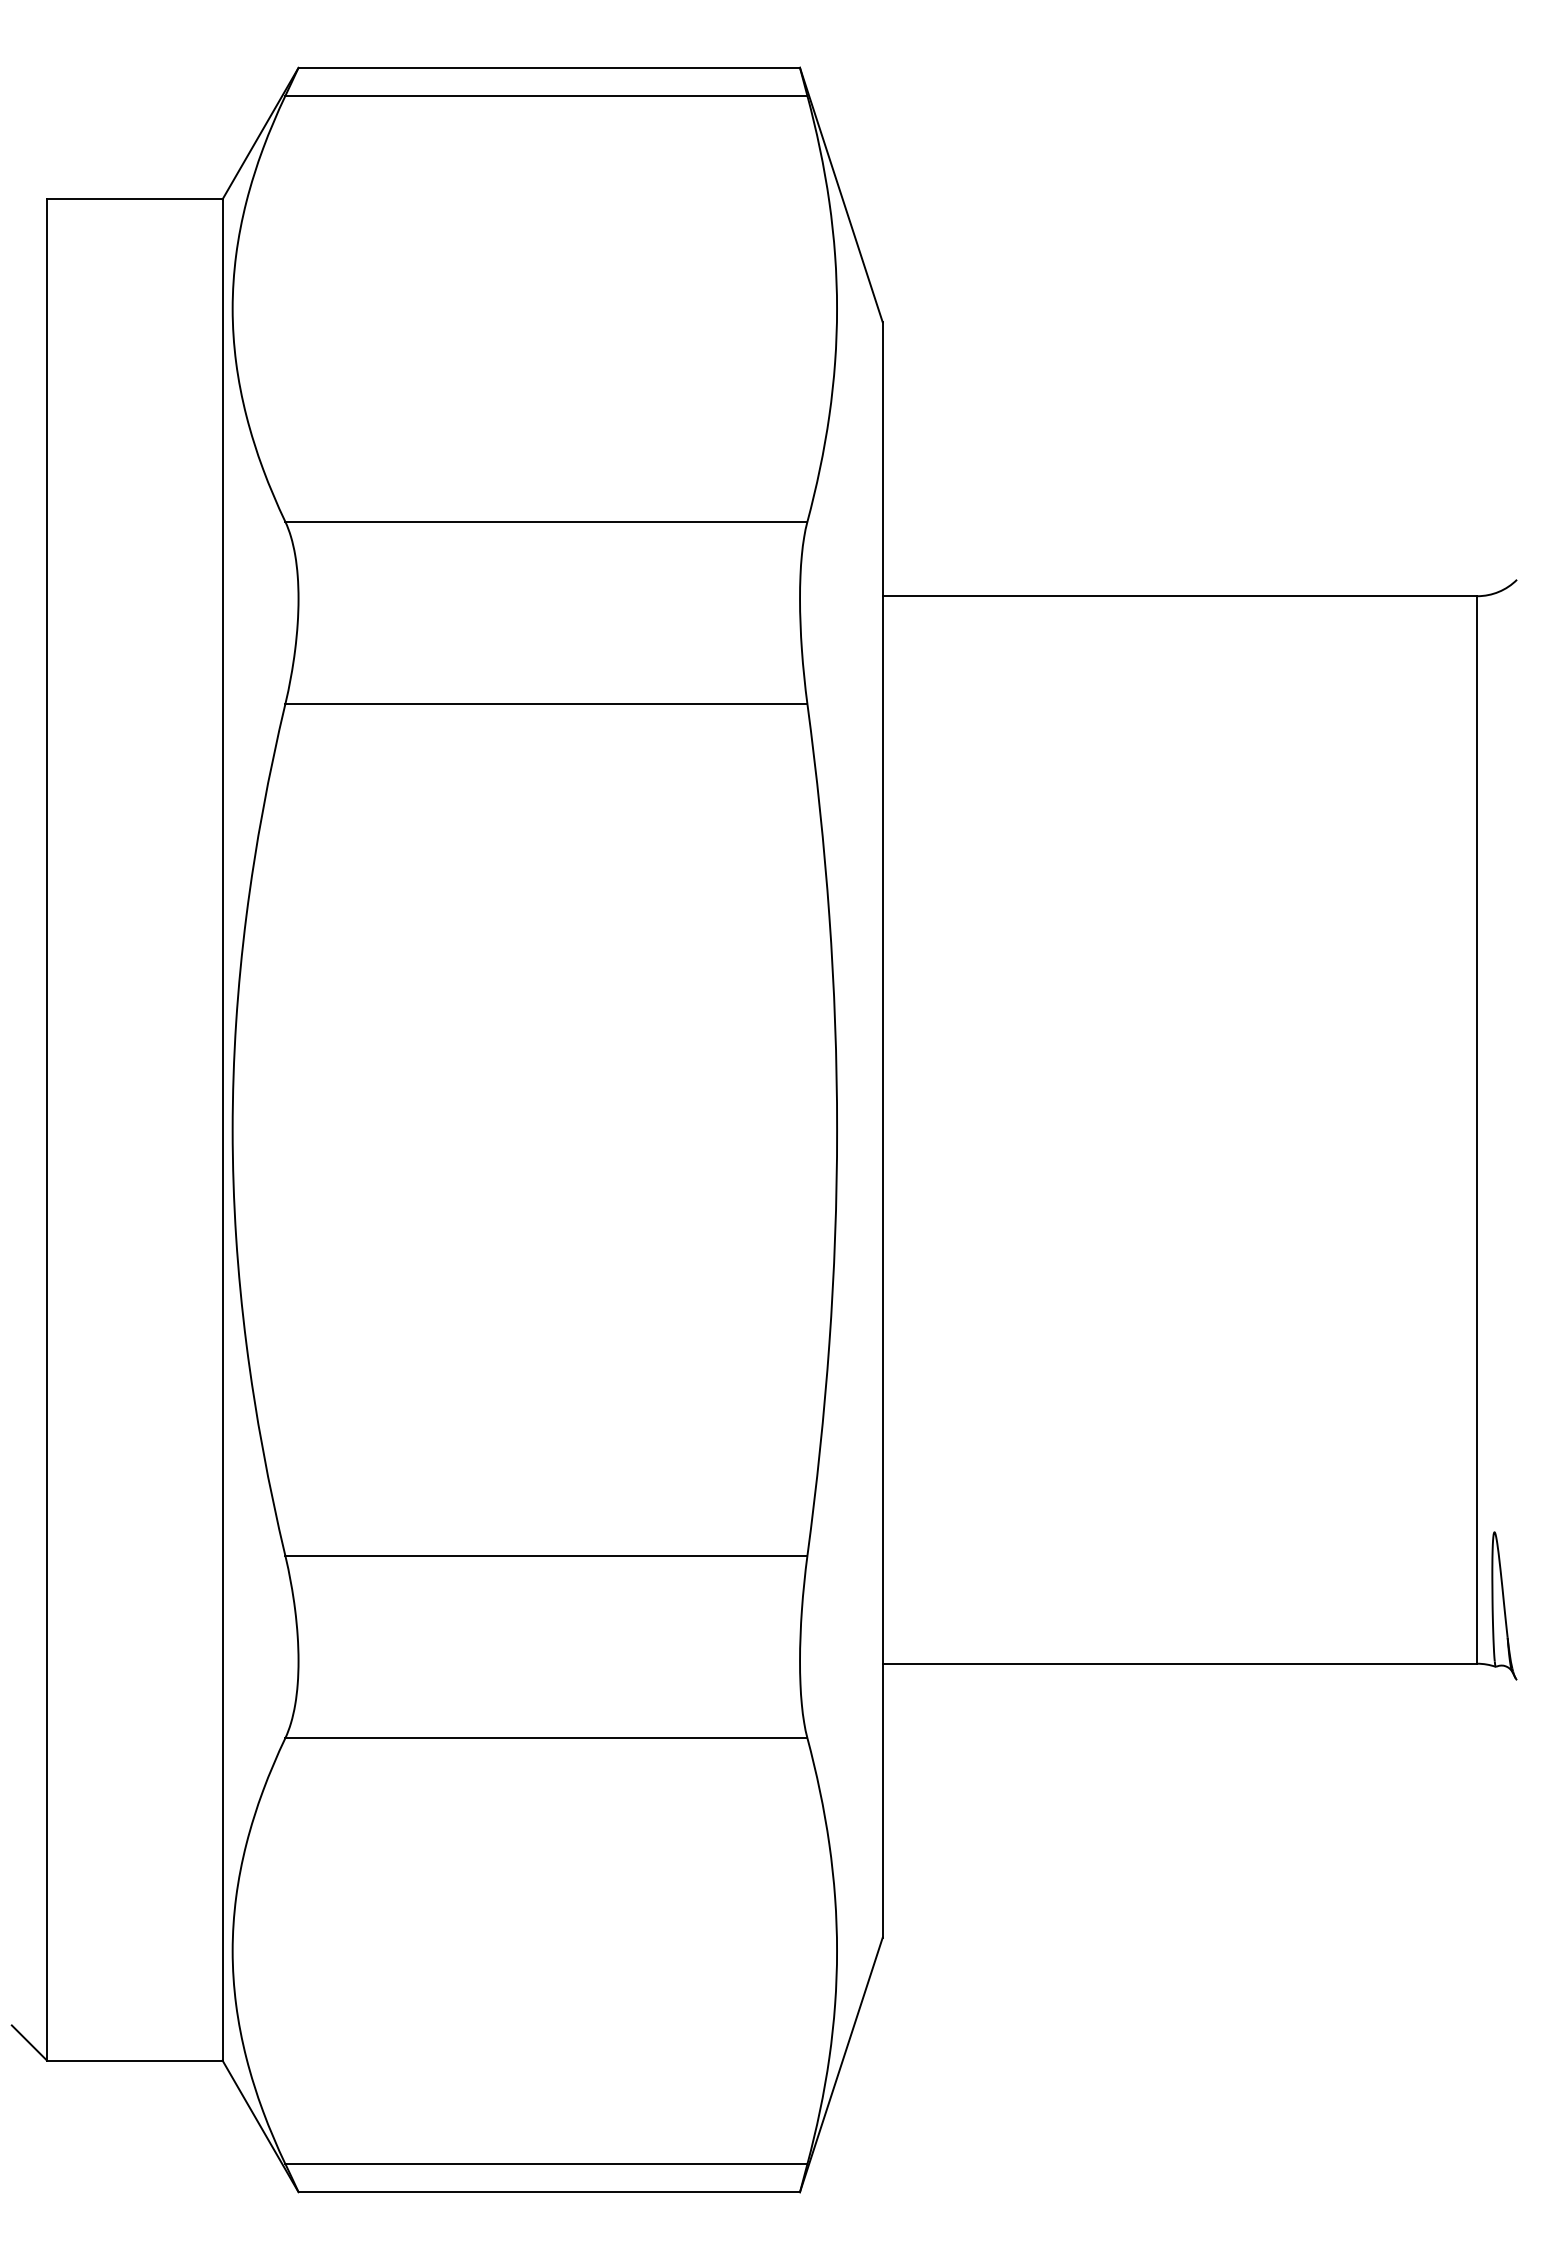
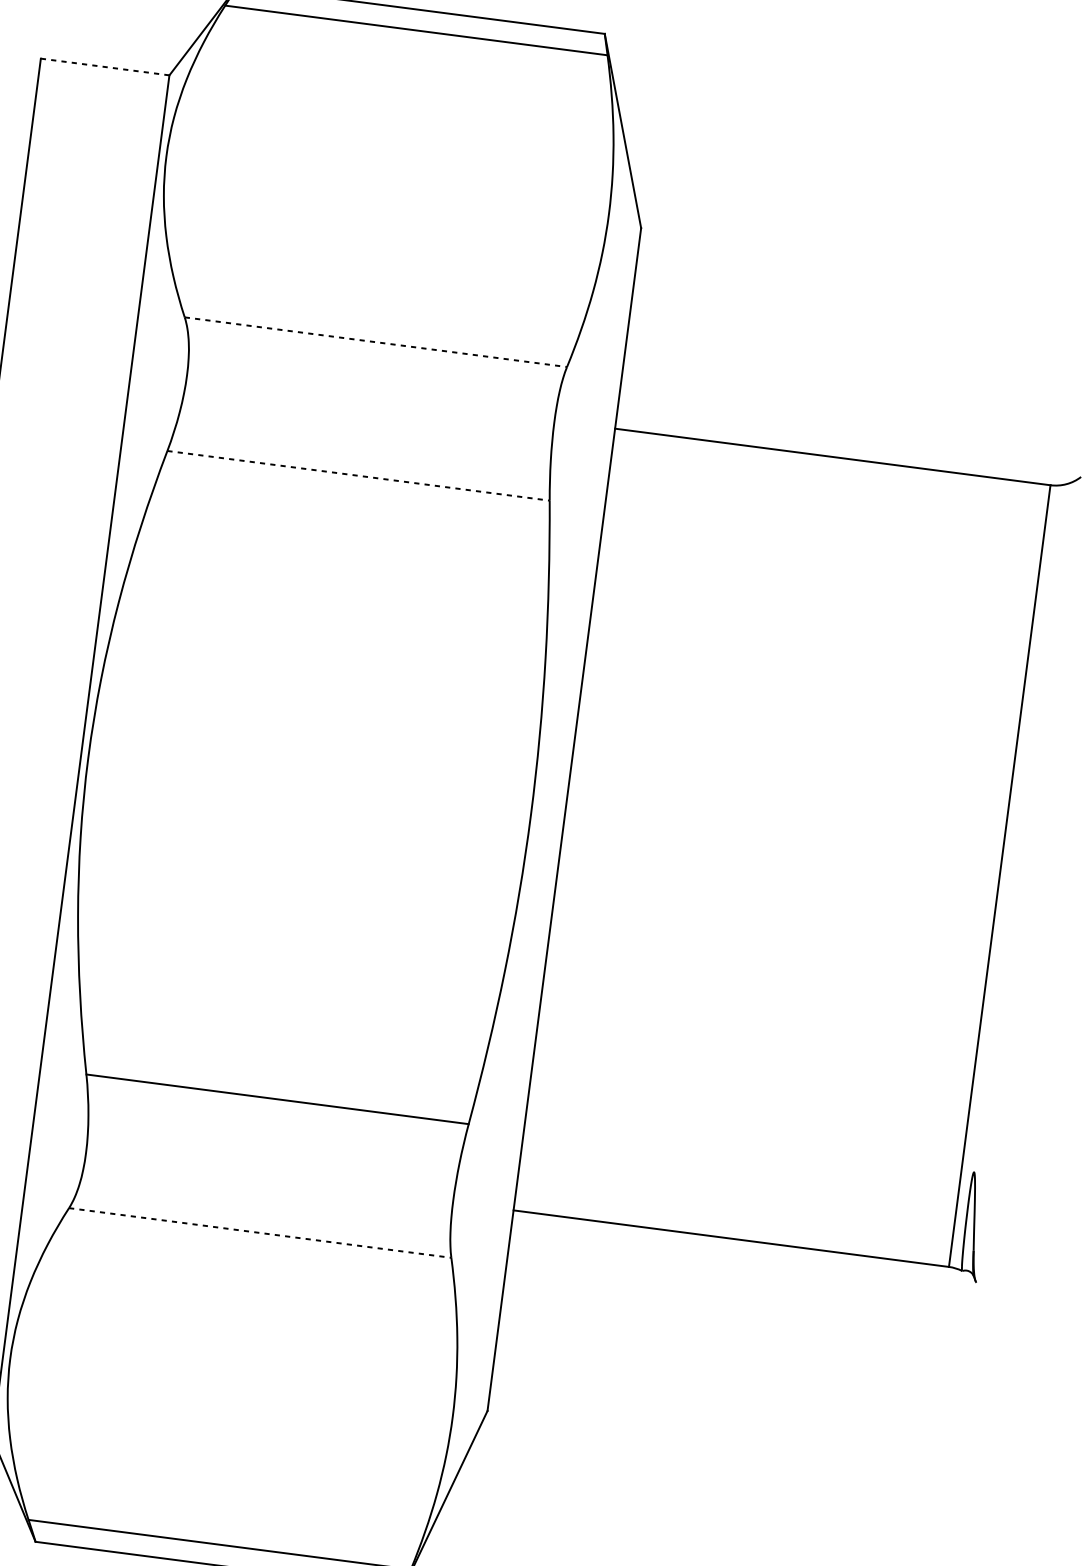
line: (134, 199) -> (104, 67), solid -> dashed
line: (546, 521) -> (376, 342), solid -> dashed
line: (546, 704) -> (358, 476), solid -> dashed
line: (546, 1738) -> (260, 1233), solid -> dashed

